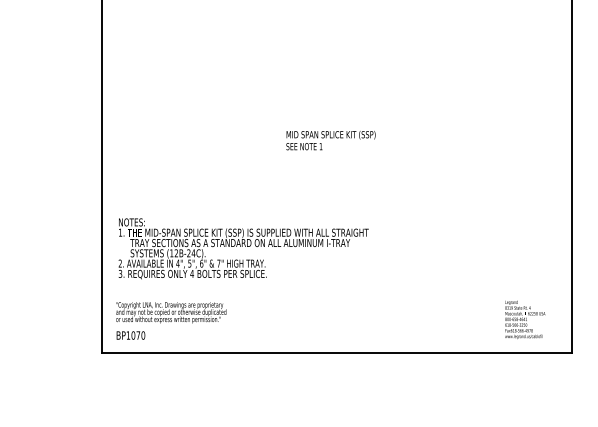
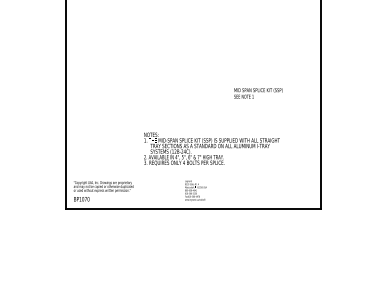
text: (331, 140) -> (258, 93), moved
text: (242, 247) -> (211, 148), moved
text: (524, 319) -> (195, 190), moved

